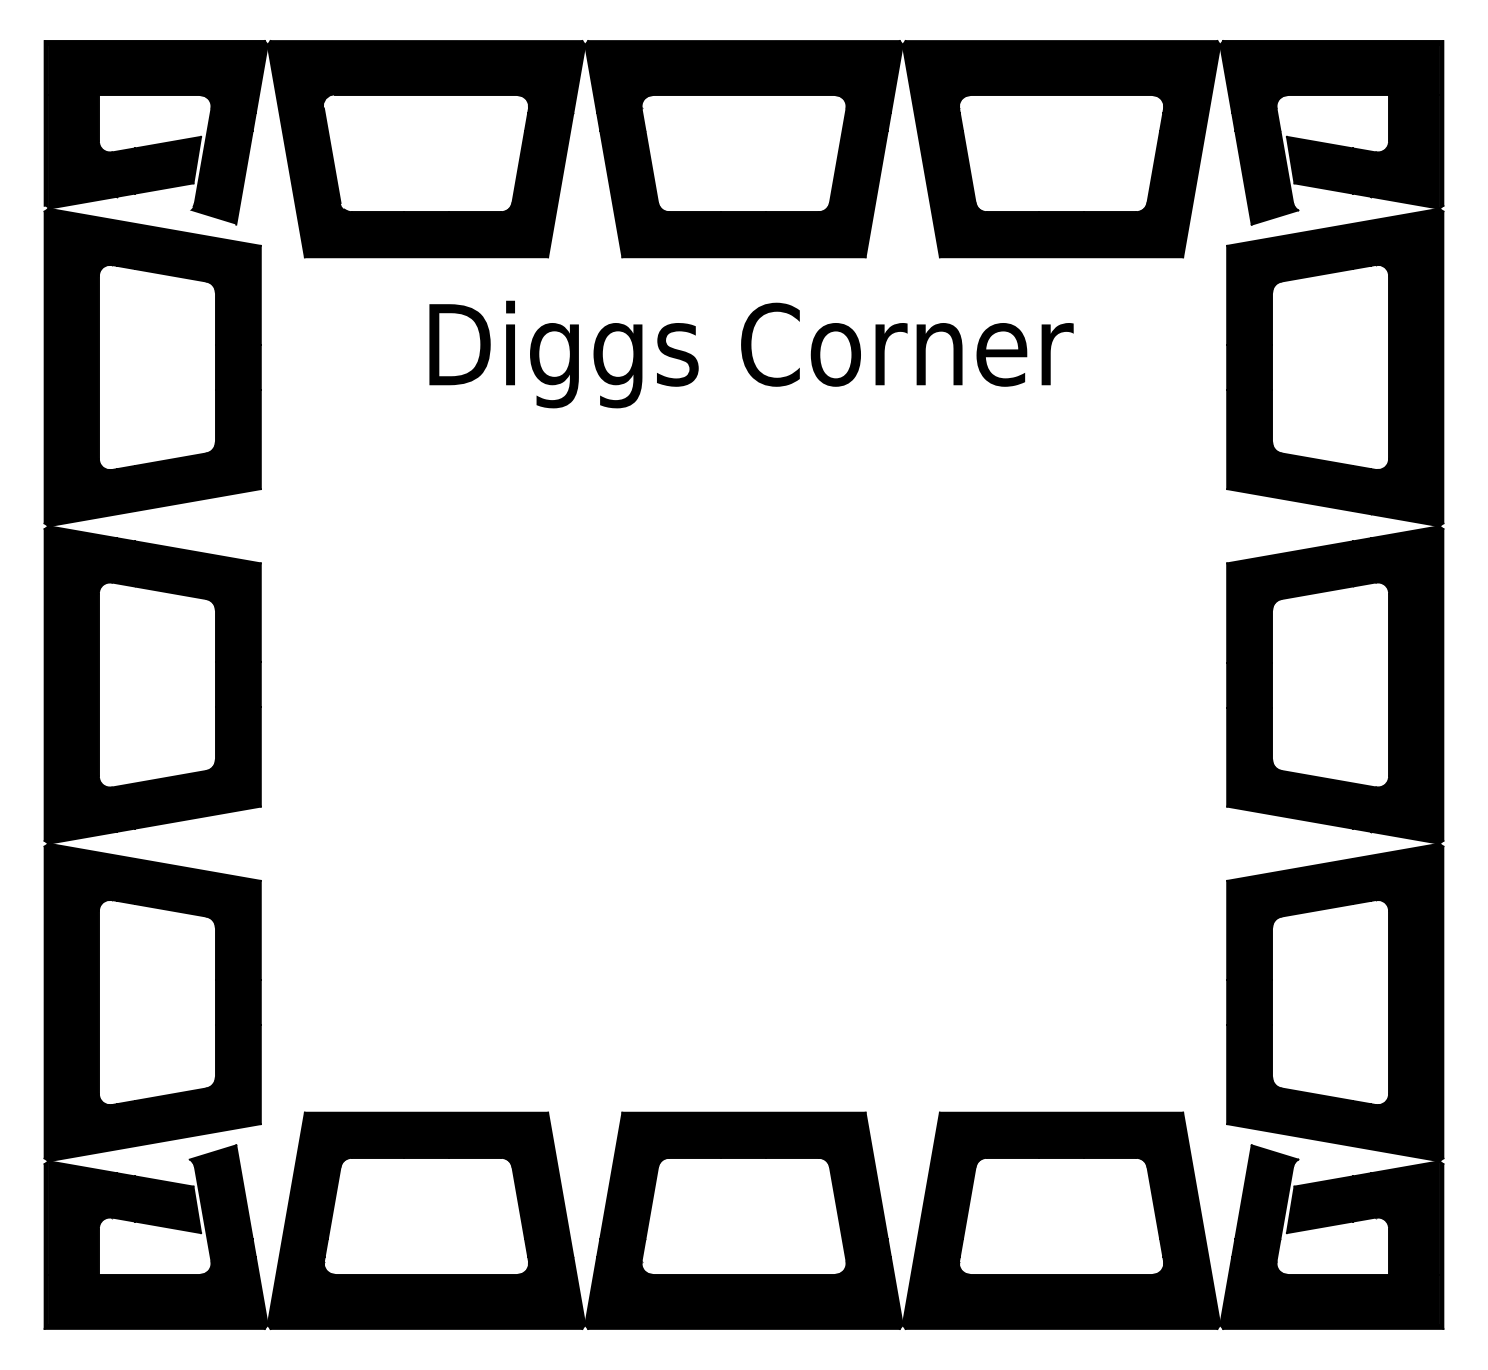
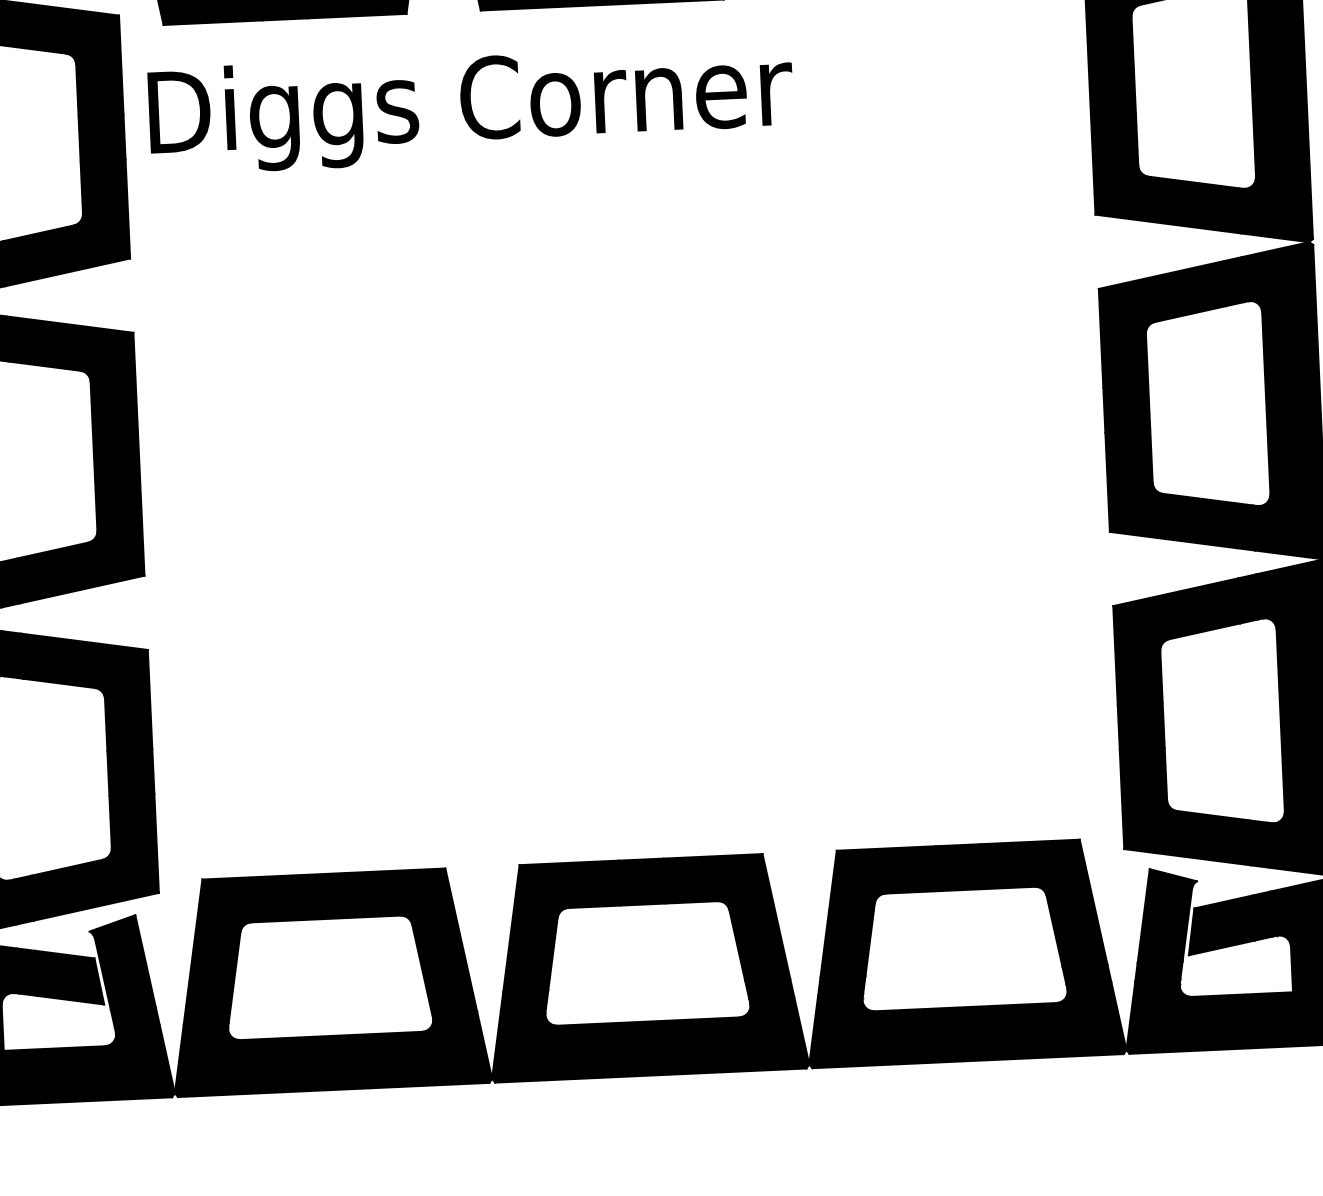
text: (751, 354) -> (471, 108), moved

